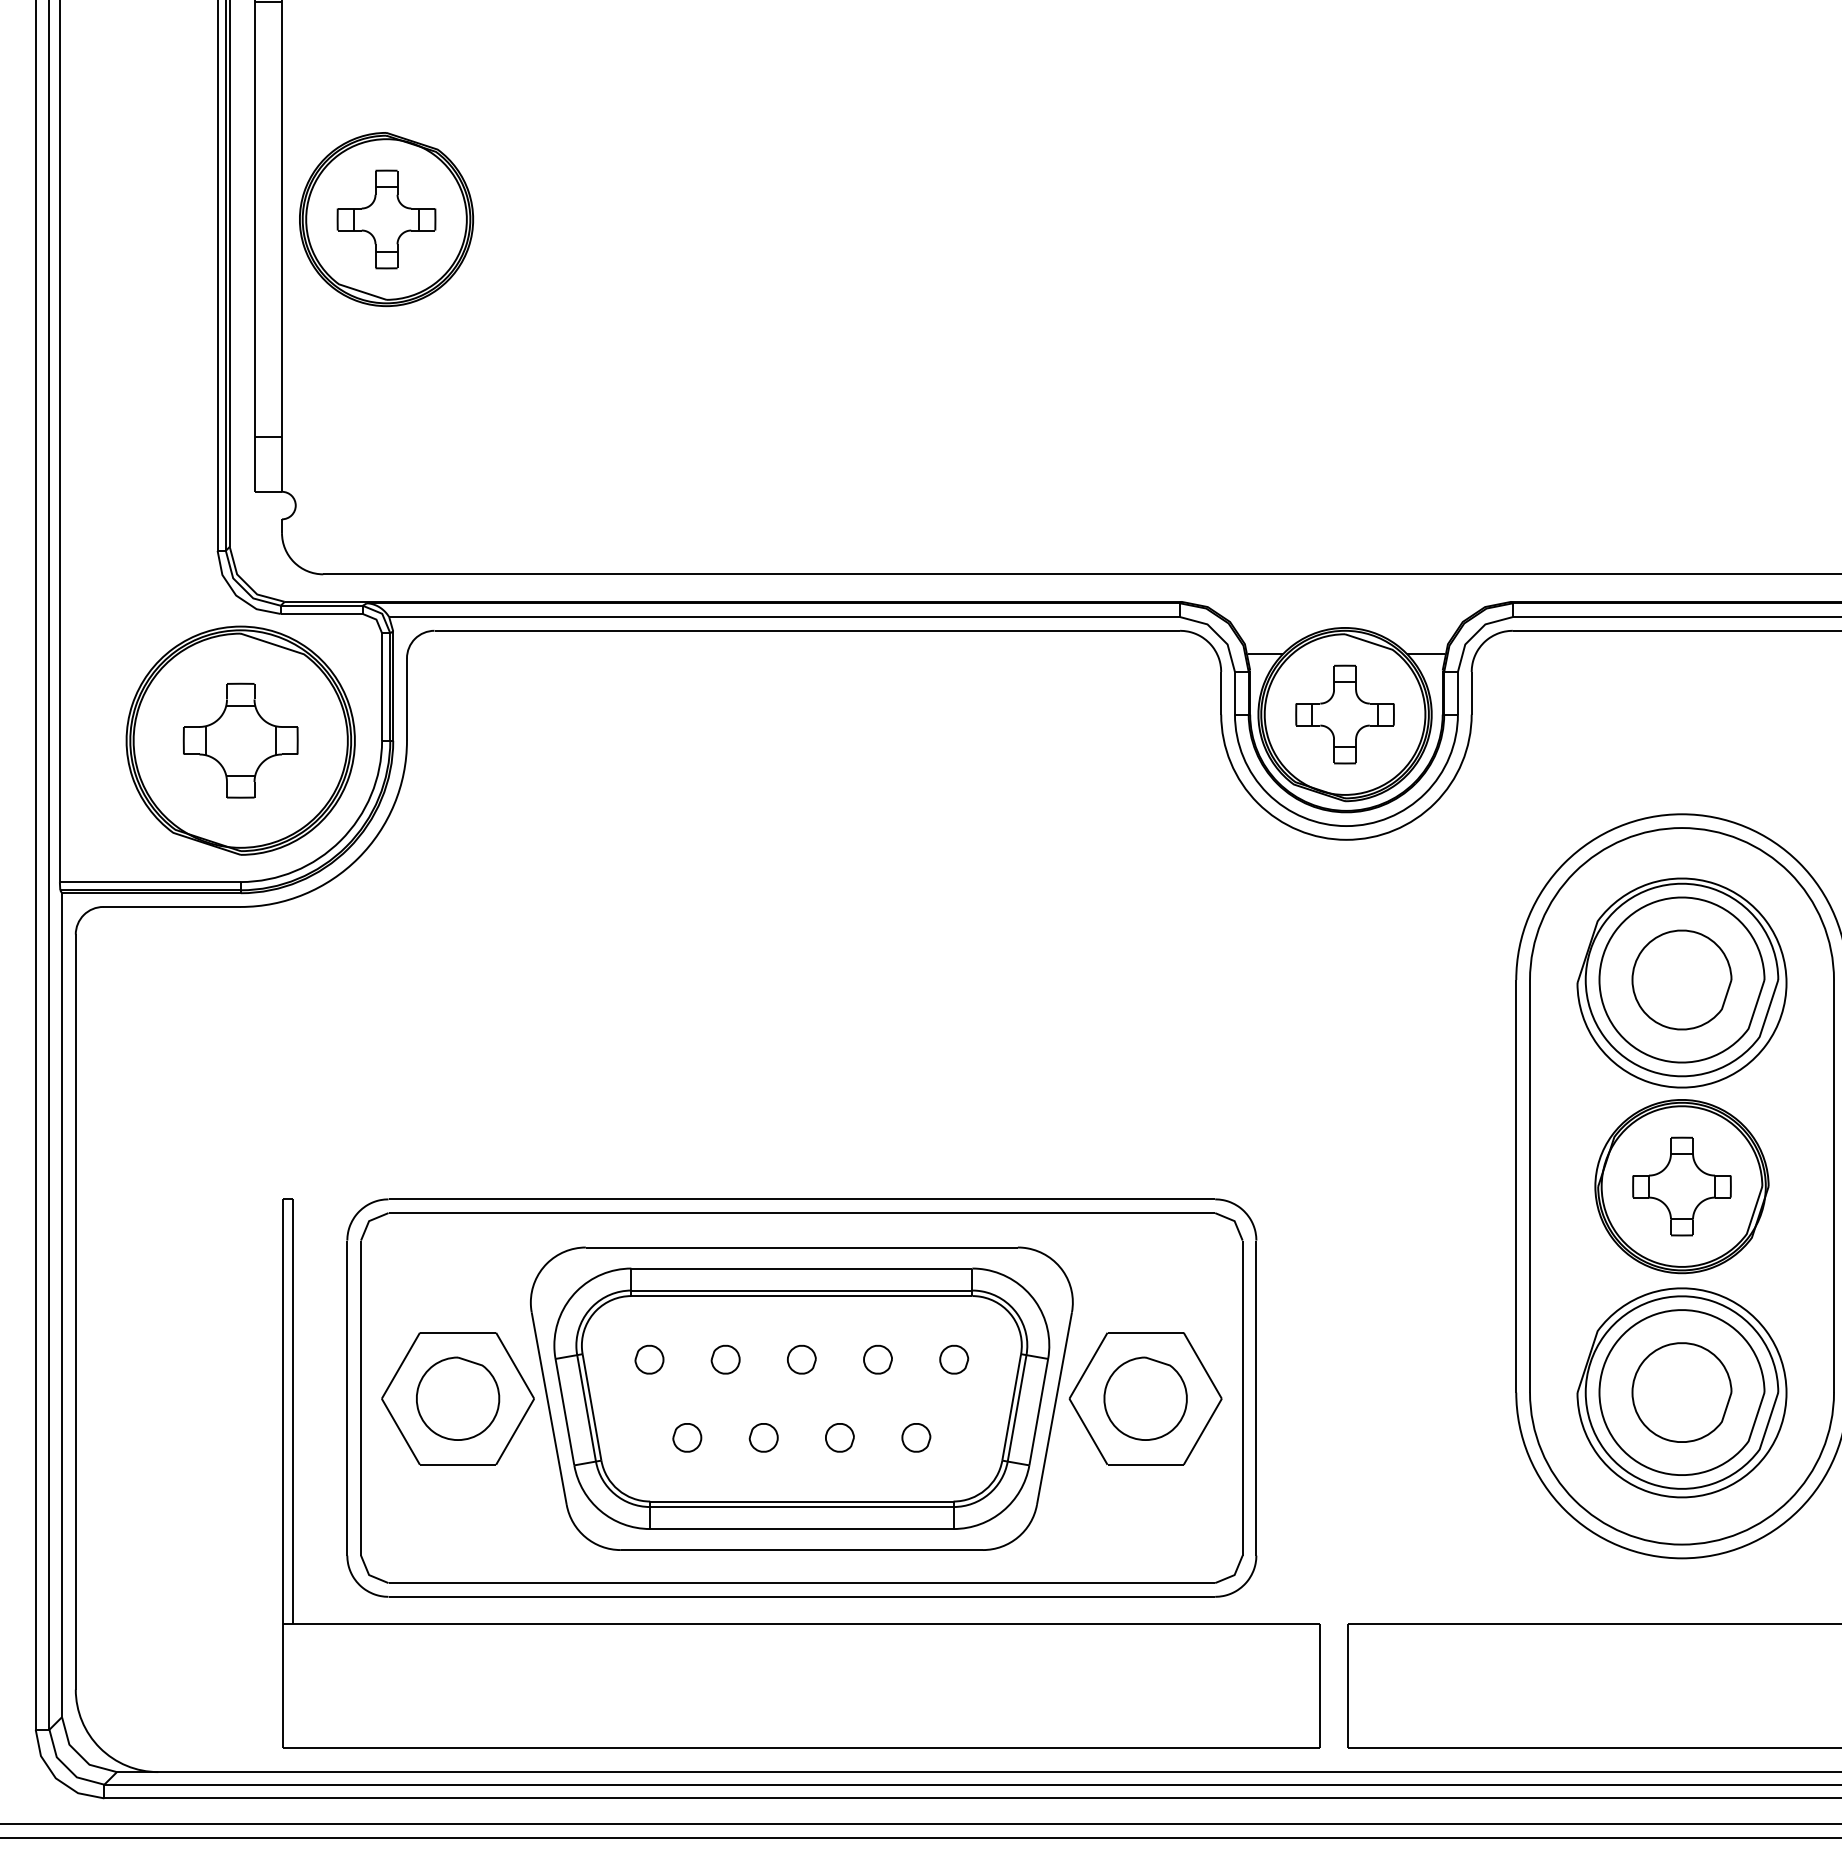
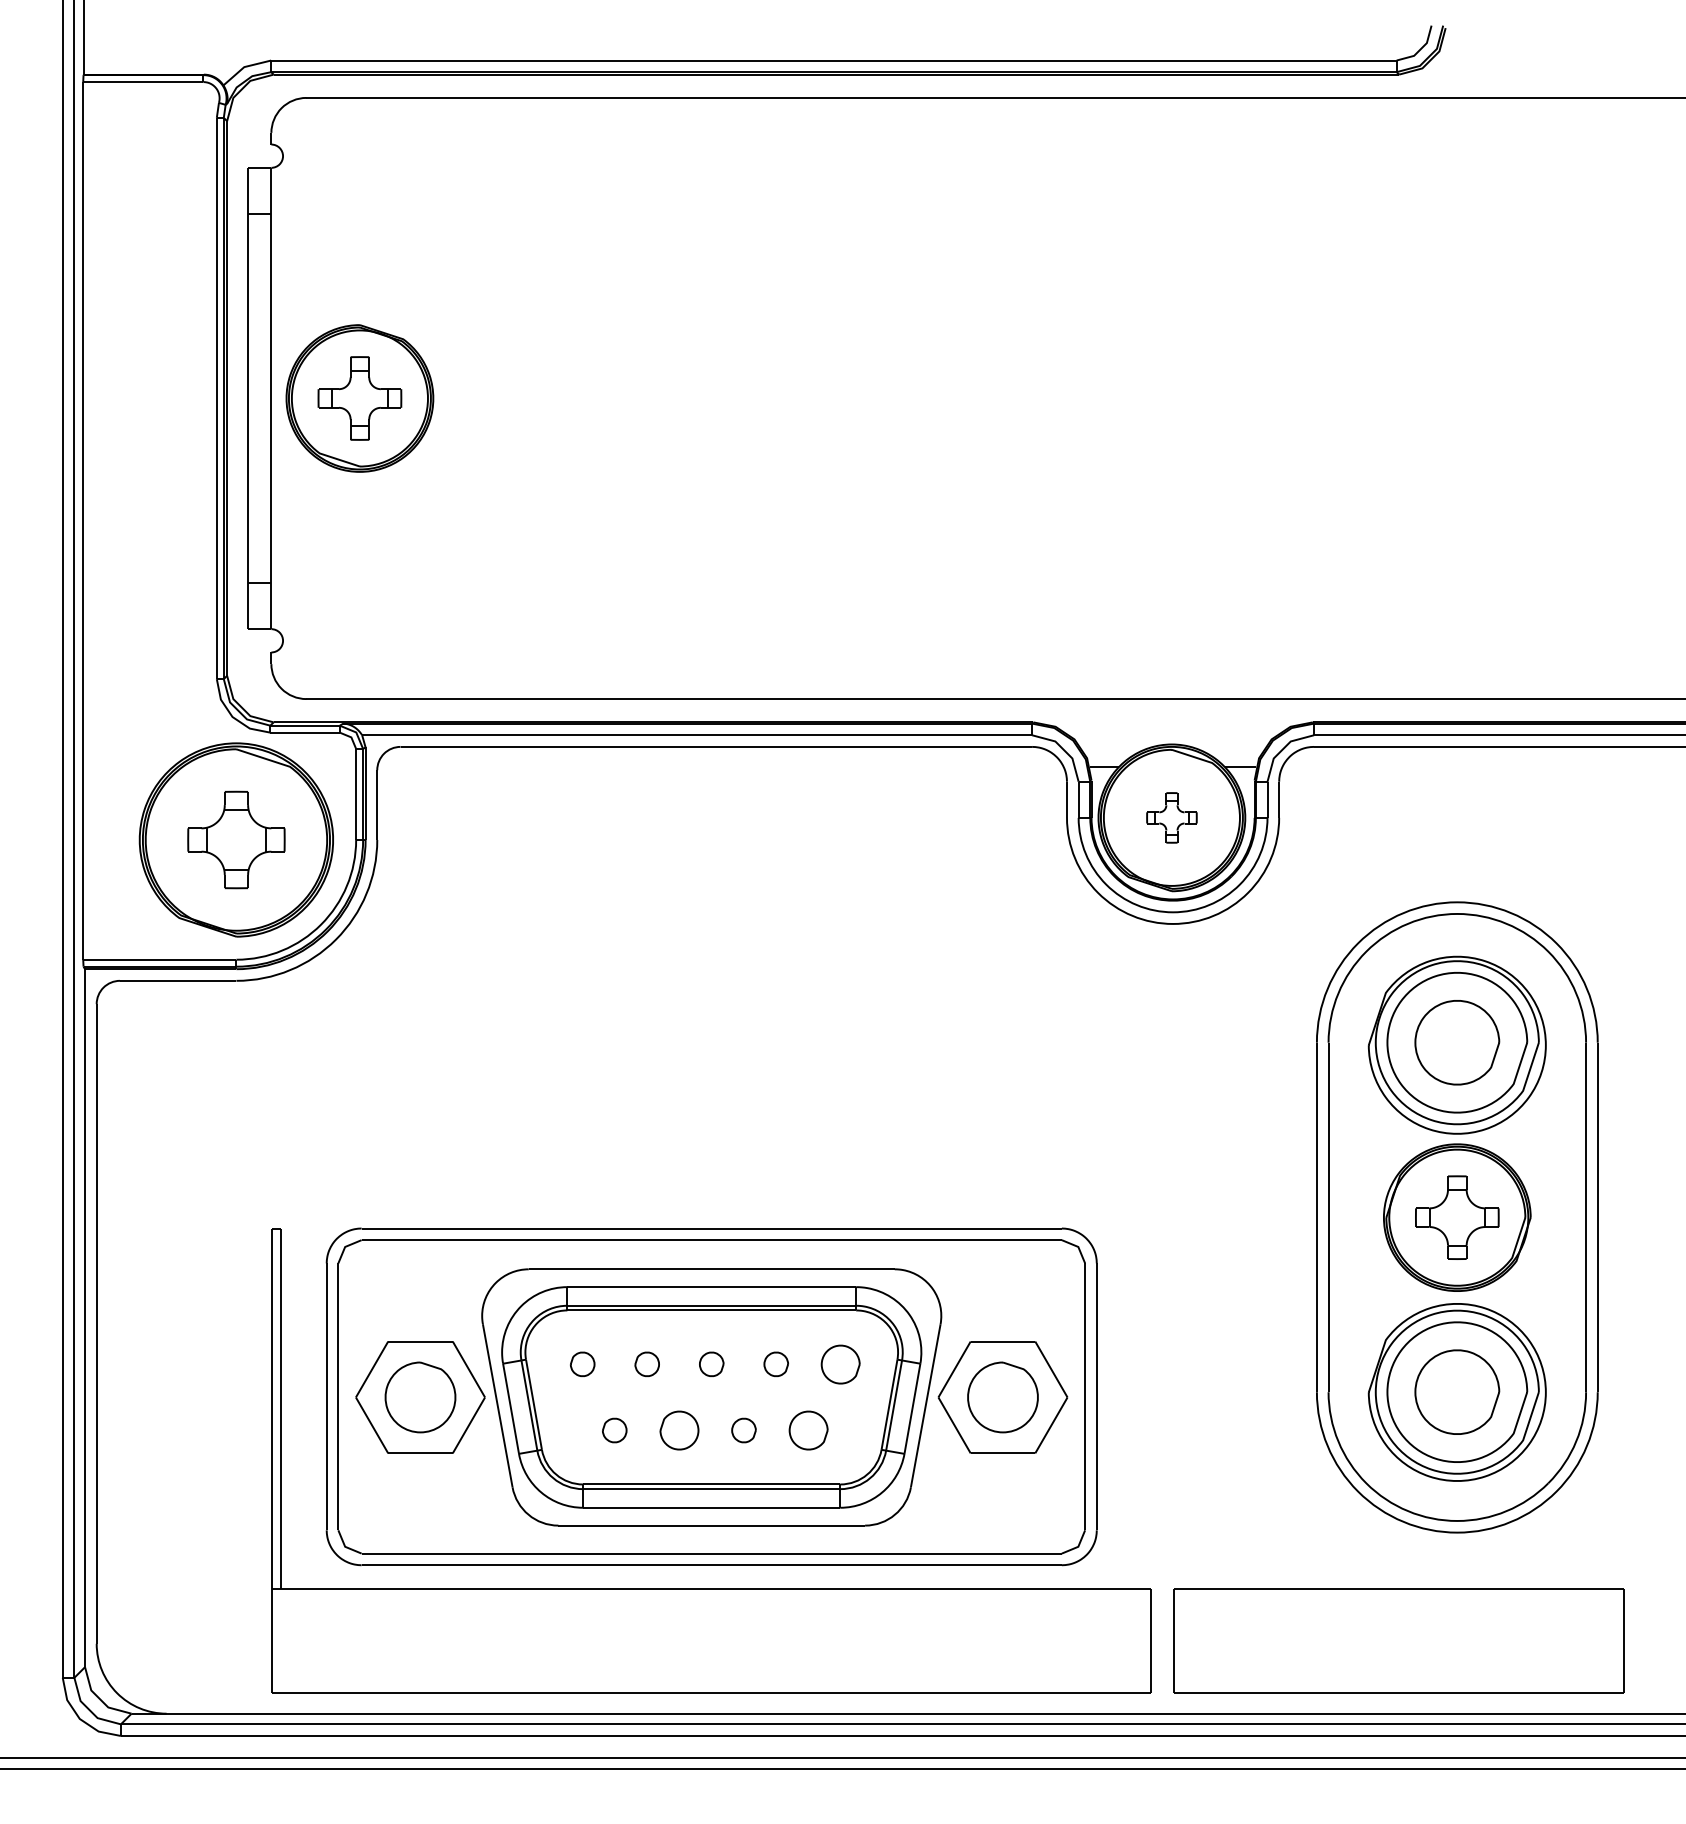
part: (1344, 714) -> (1171, 817), size x0.6
part: (953, 1358) -> (840, 1363), size x1.6
part: (763, 1437) -> (679, 1430), size x1.6
part: (916, 1437) -> (808, 1430), size x1.6

